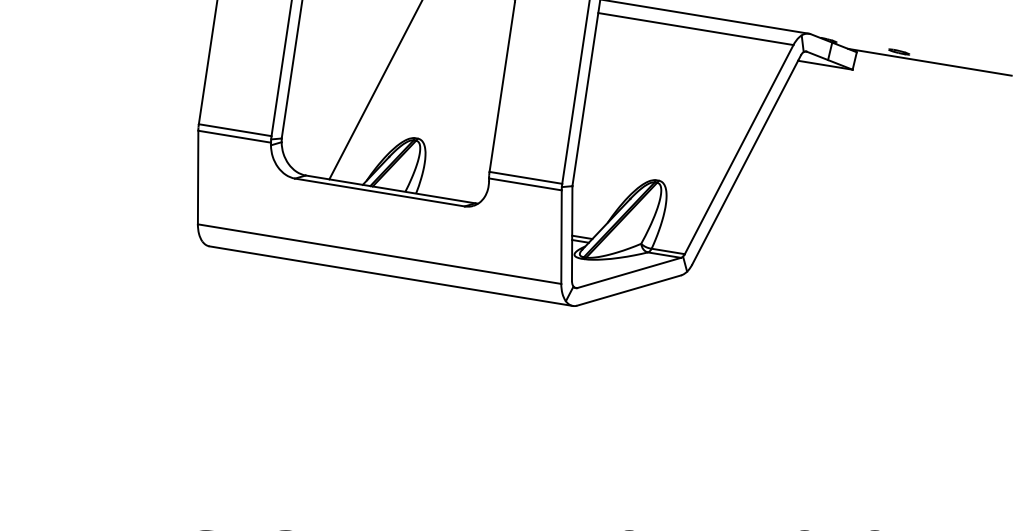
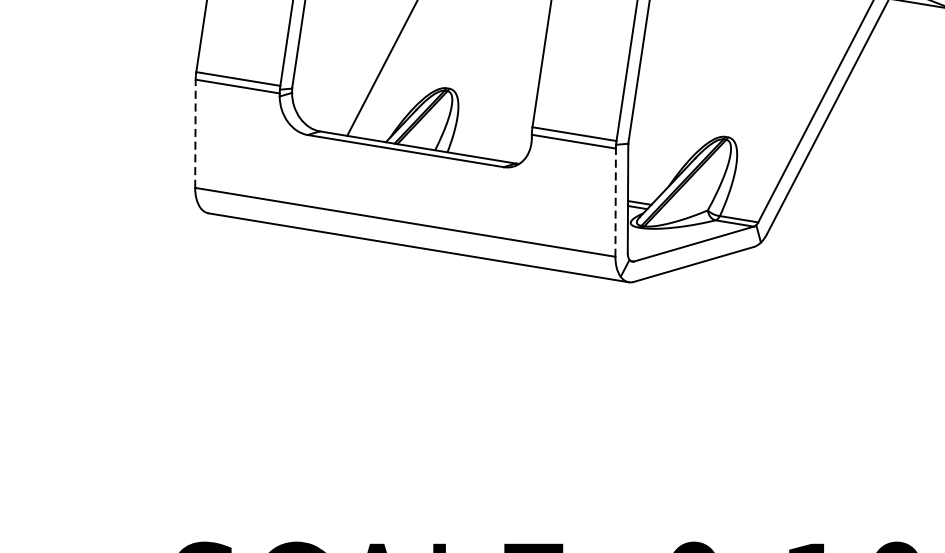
line: (198, 177) -> (195, 133), solid -> dashed
line: (561, 237) -> (615, 203), solid -> dashed

